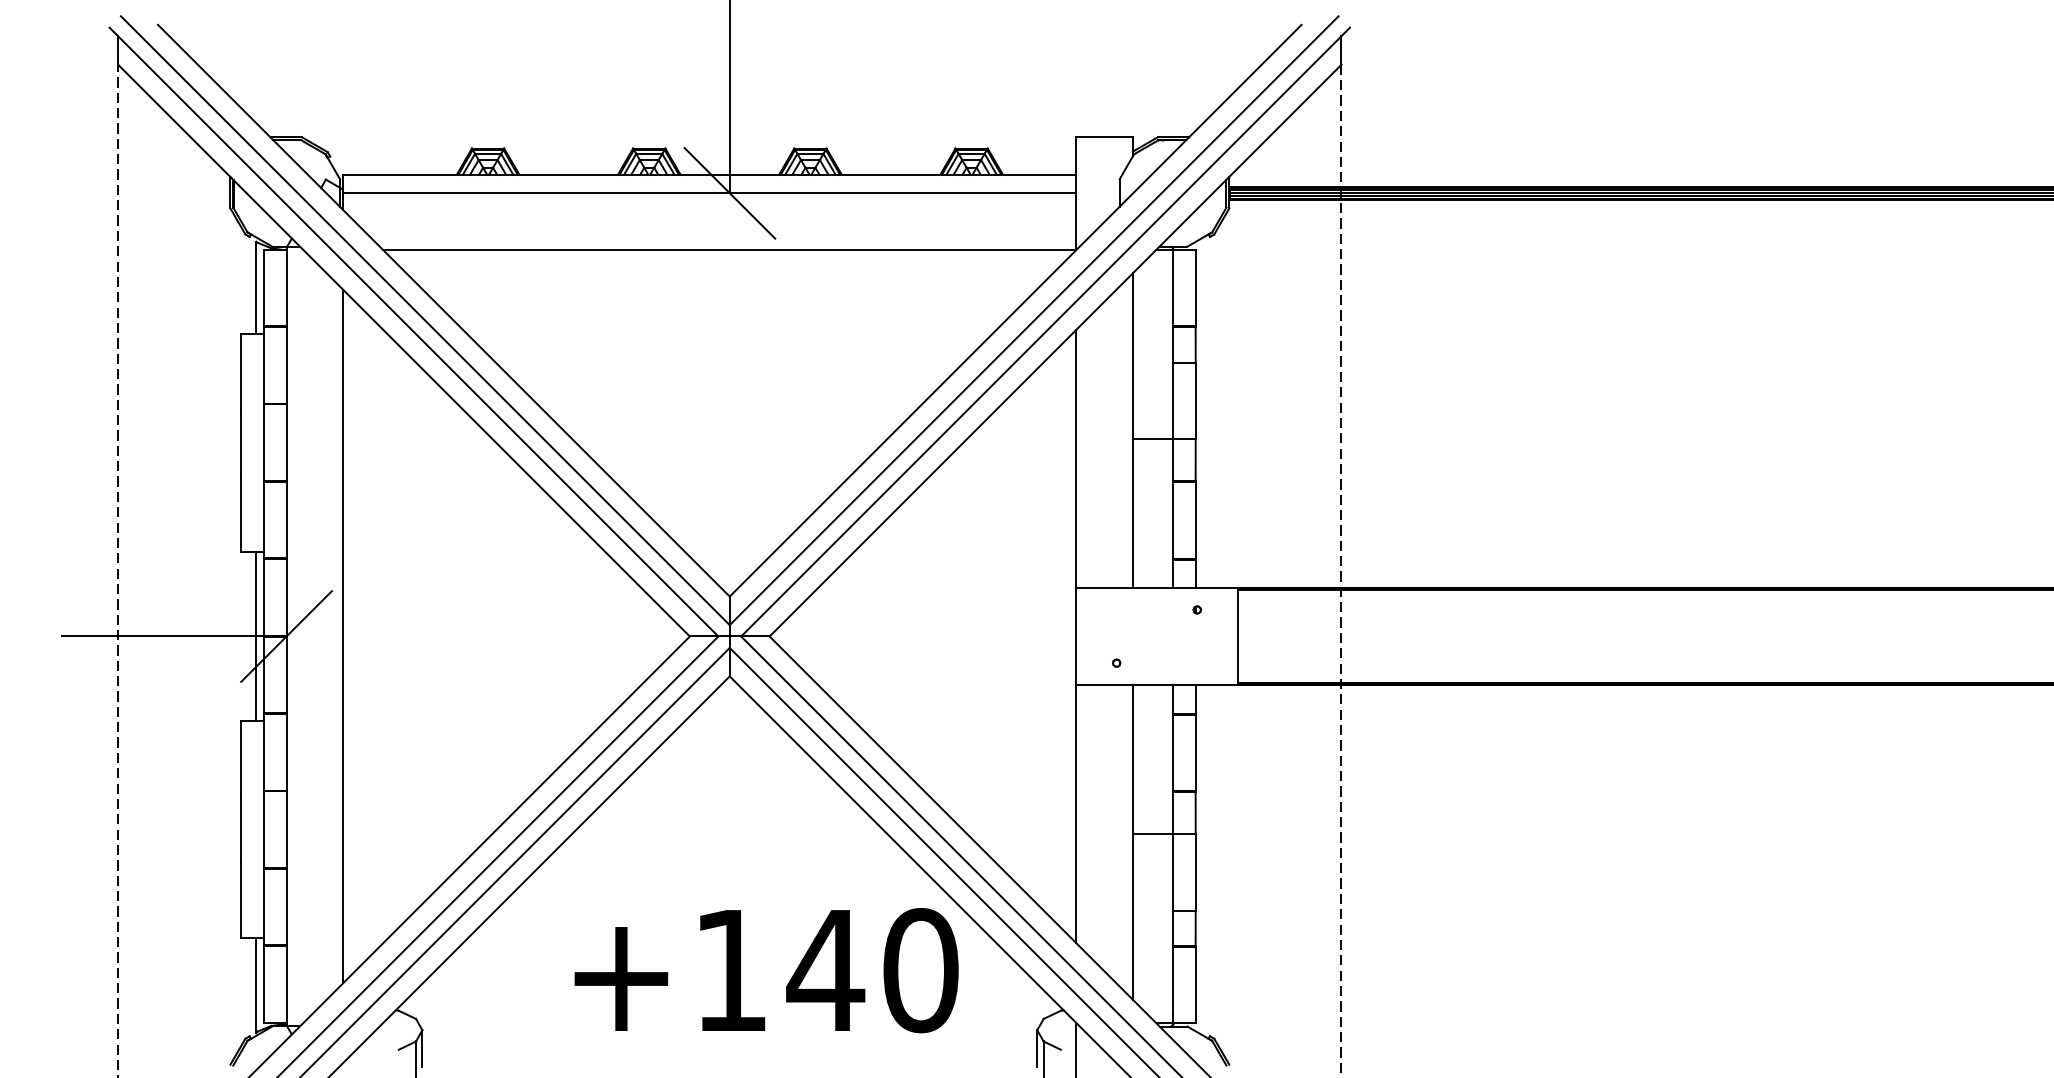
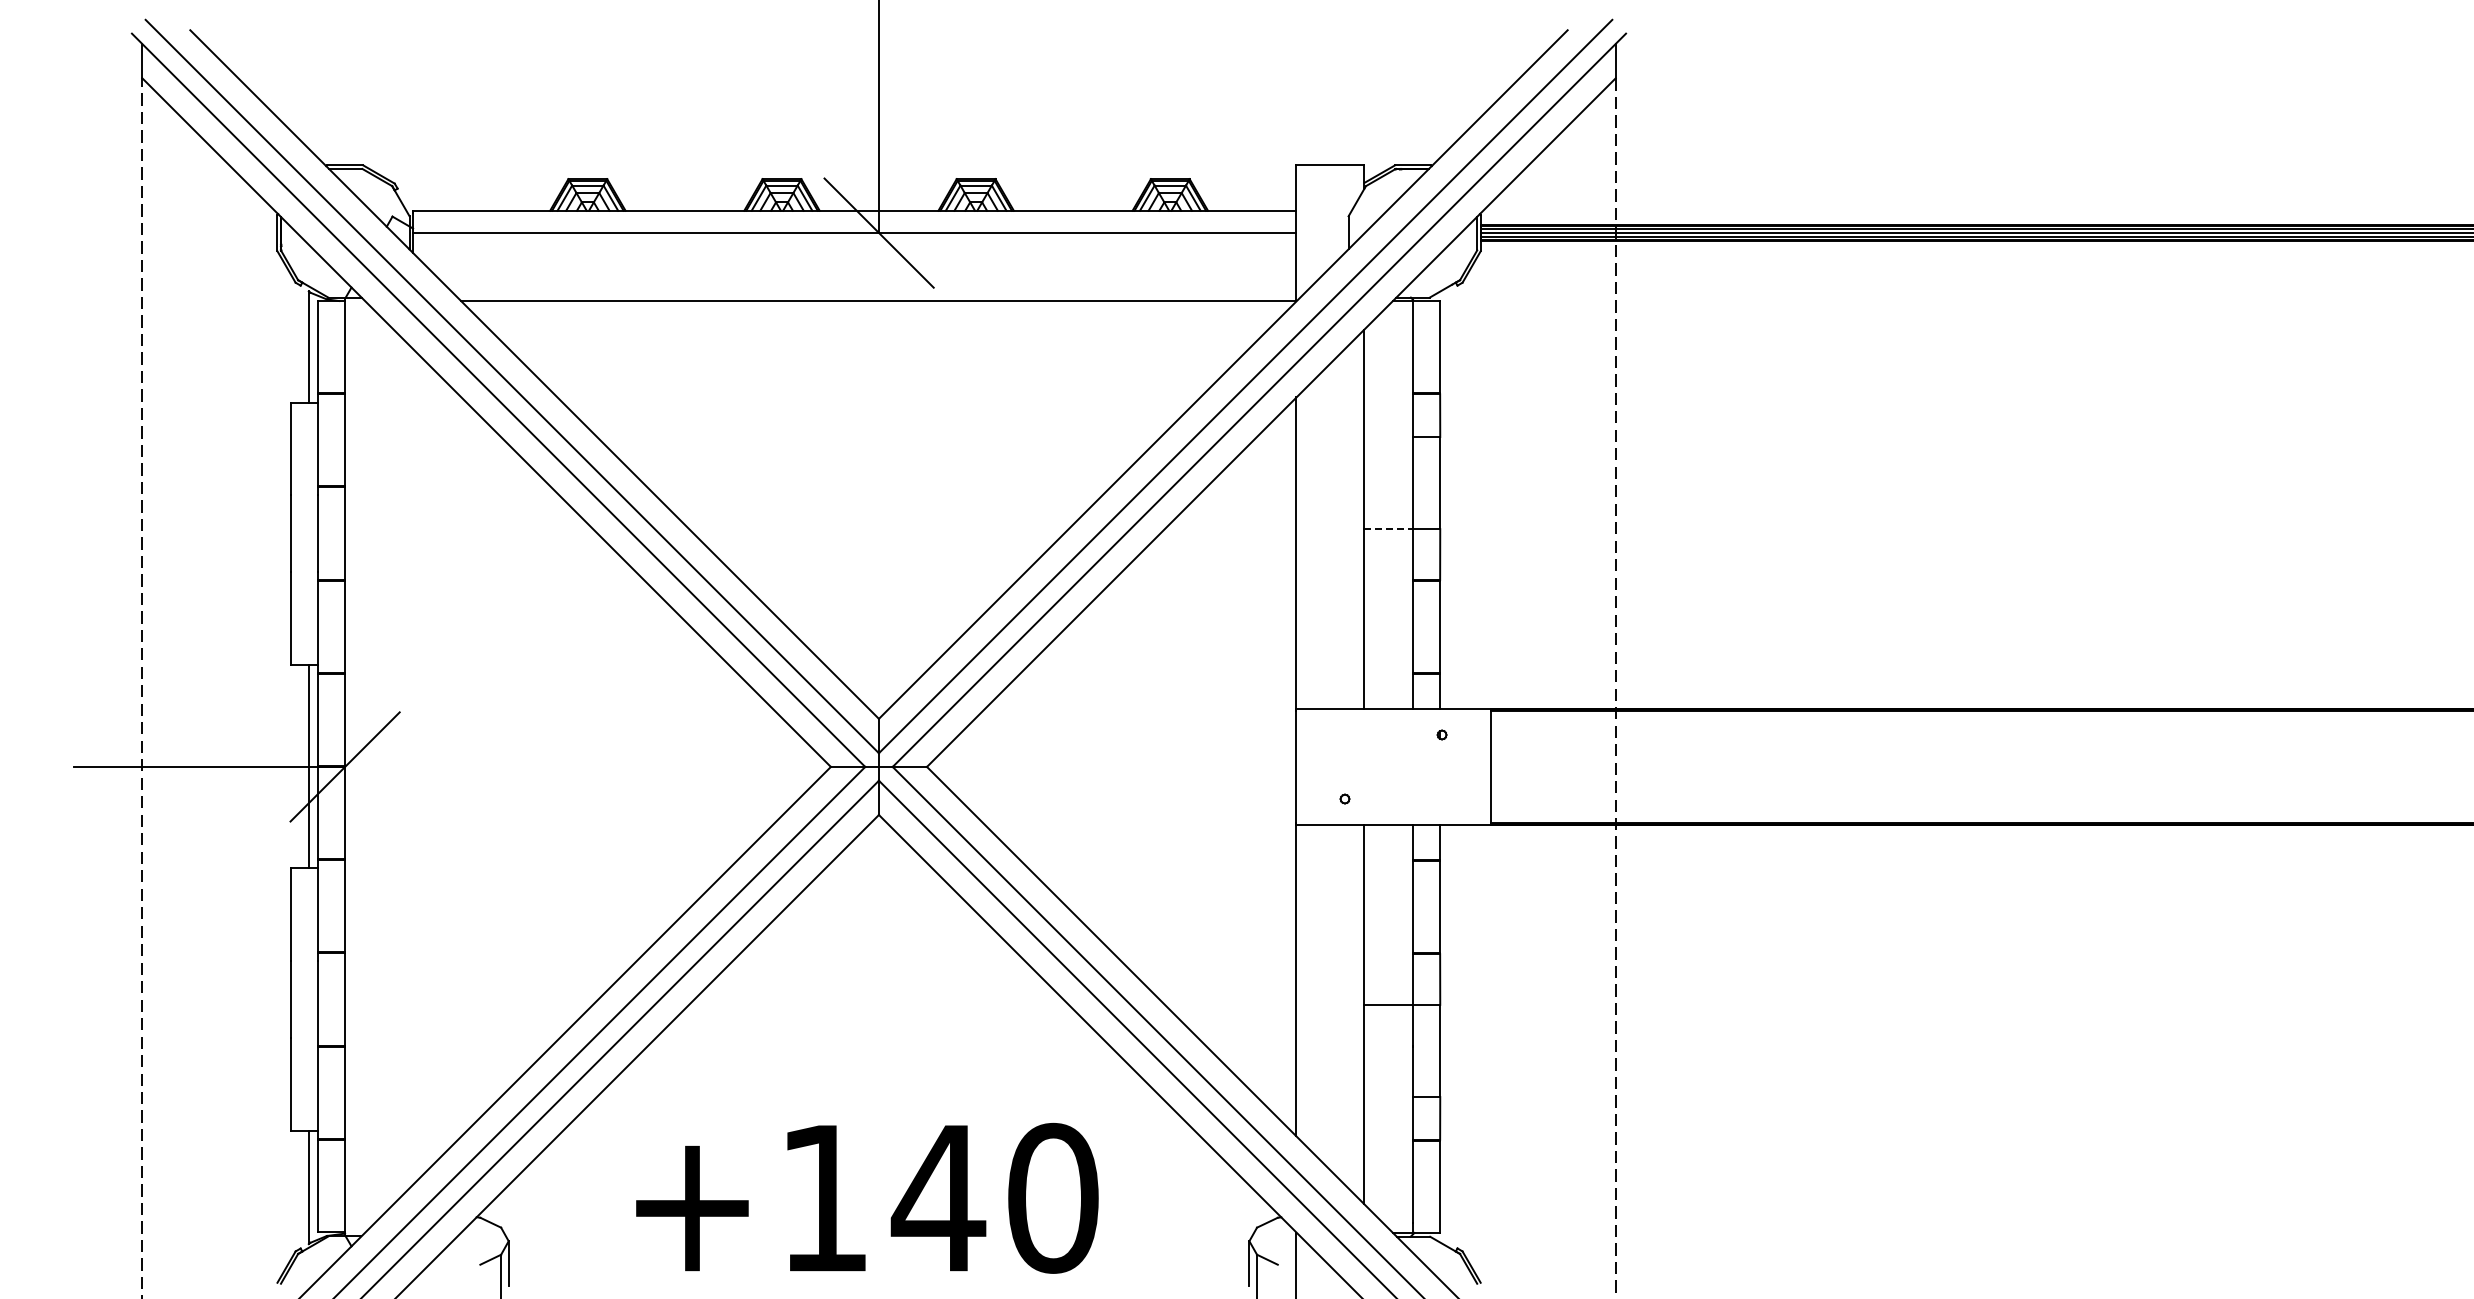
line: (1153, 439) -> (1389, 529), solid -> dashed
line: (343, 636) -> (413, 766), removed
text: (766, 970) -> (867, 1198), moved

